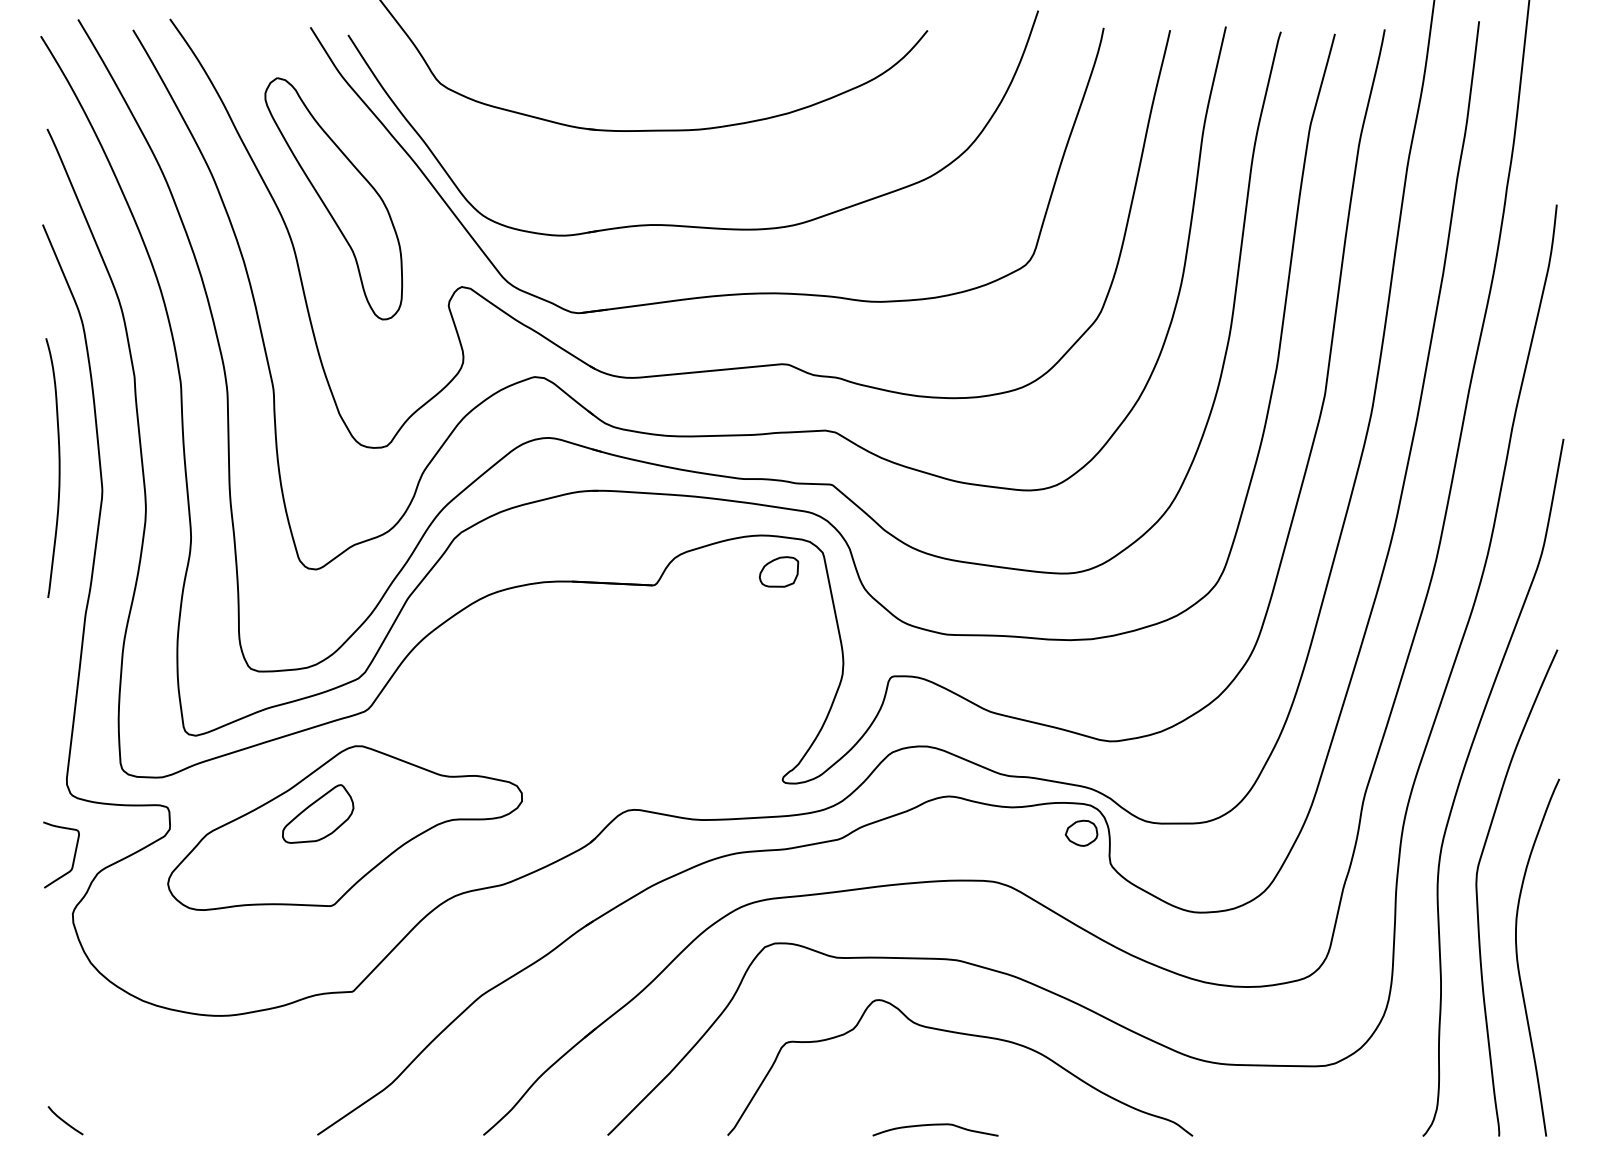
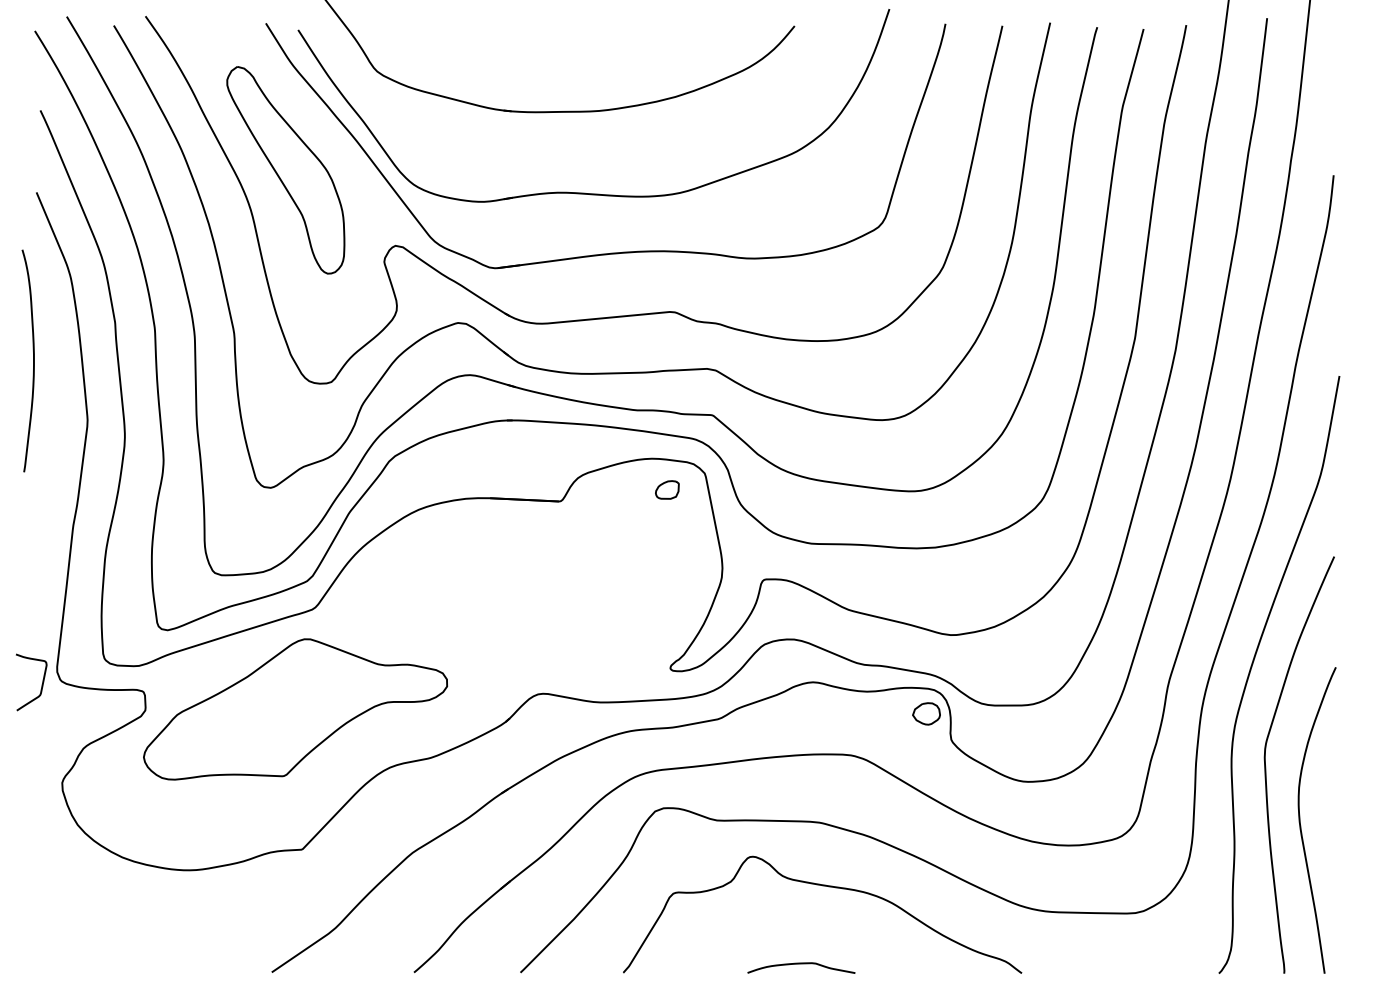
curve: (59, 467) -> (33, 360), moved
part: (779, 571) -> (667, 489), size x0.7
part: (318, 814) -> (272, 697), removed
curve: (73, 857) -> (41, 684), moved
curve: (63, 1119) -> (54, 959), removed

